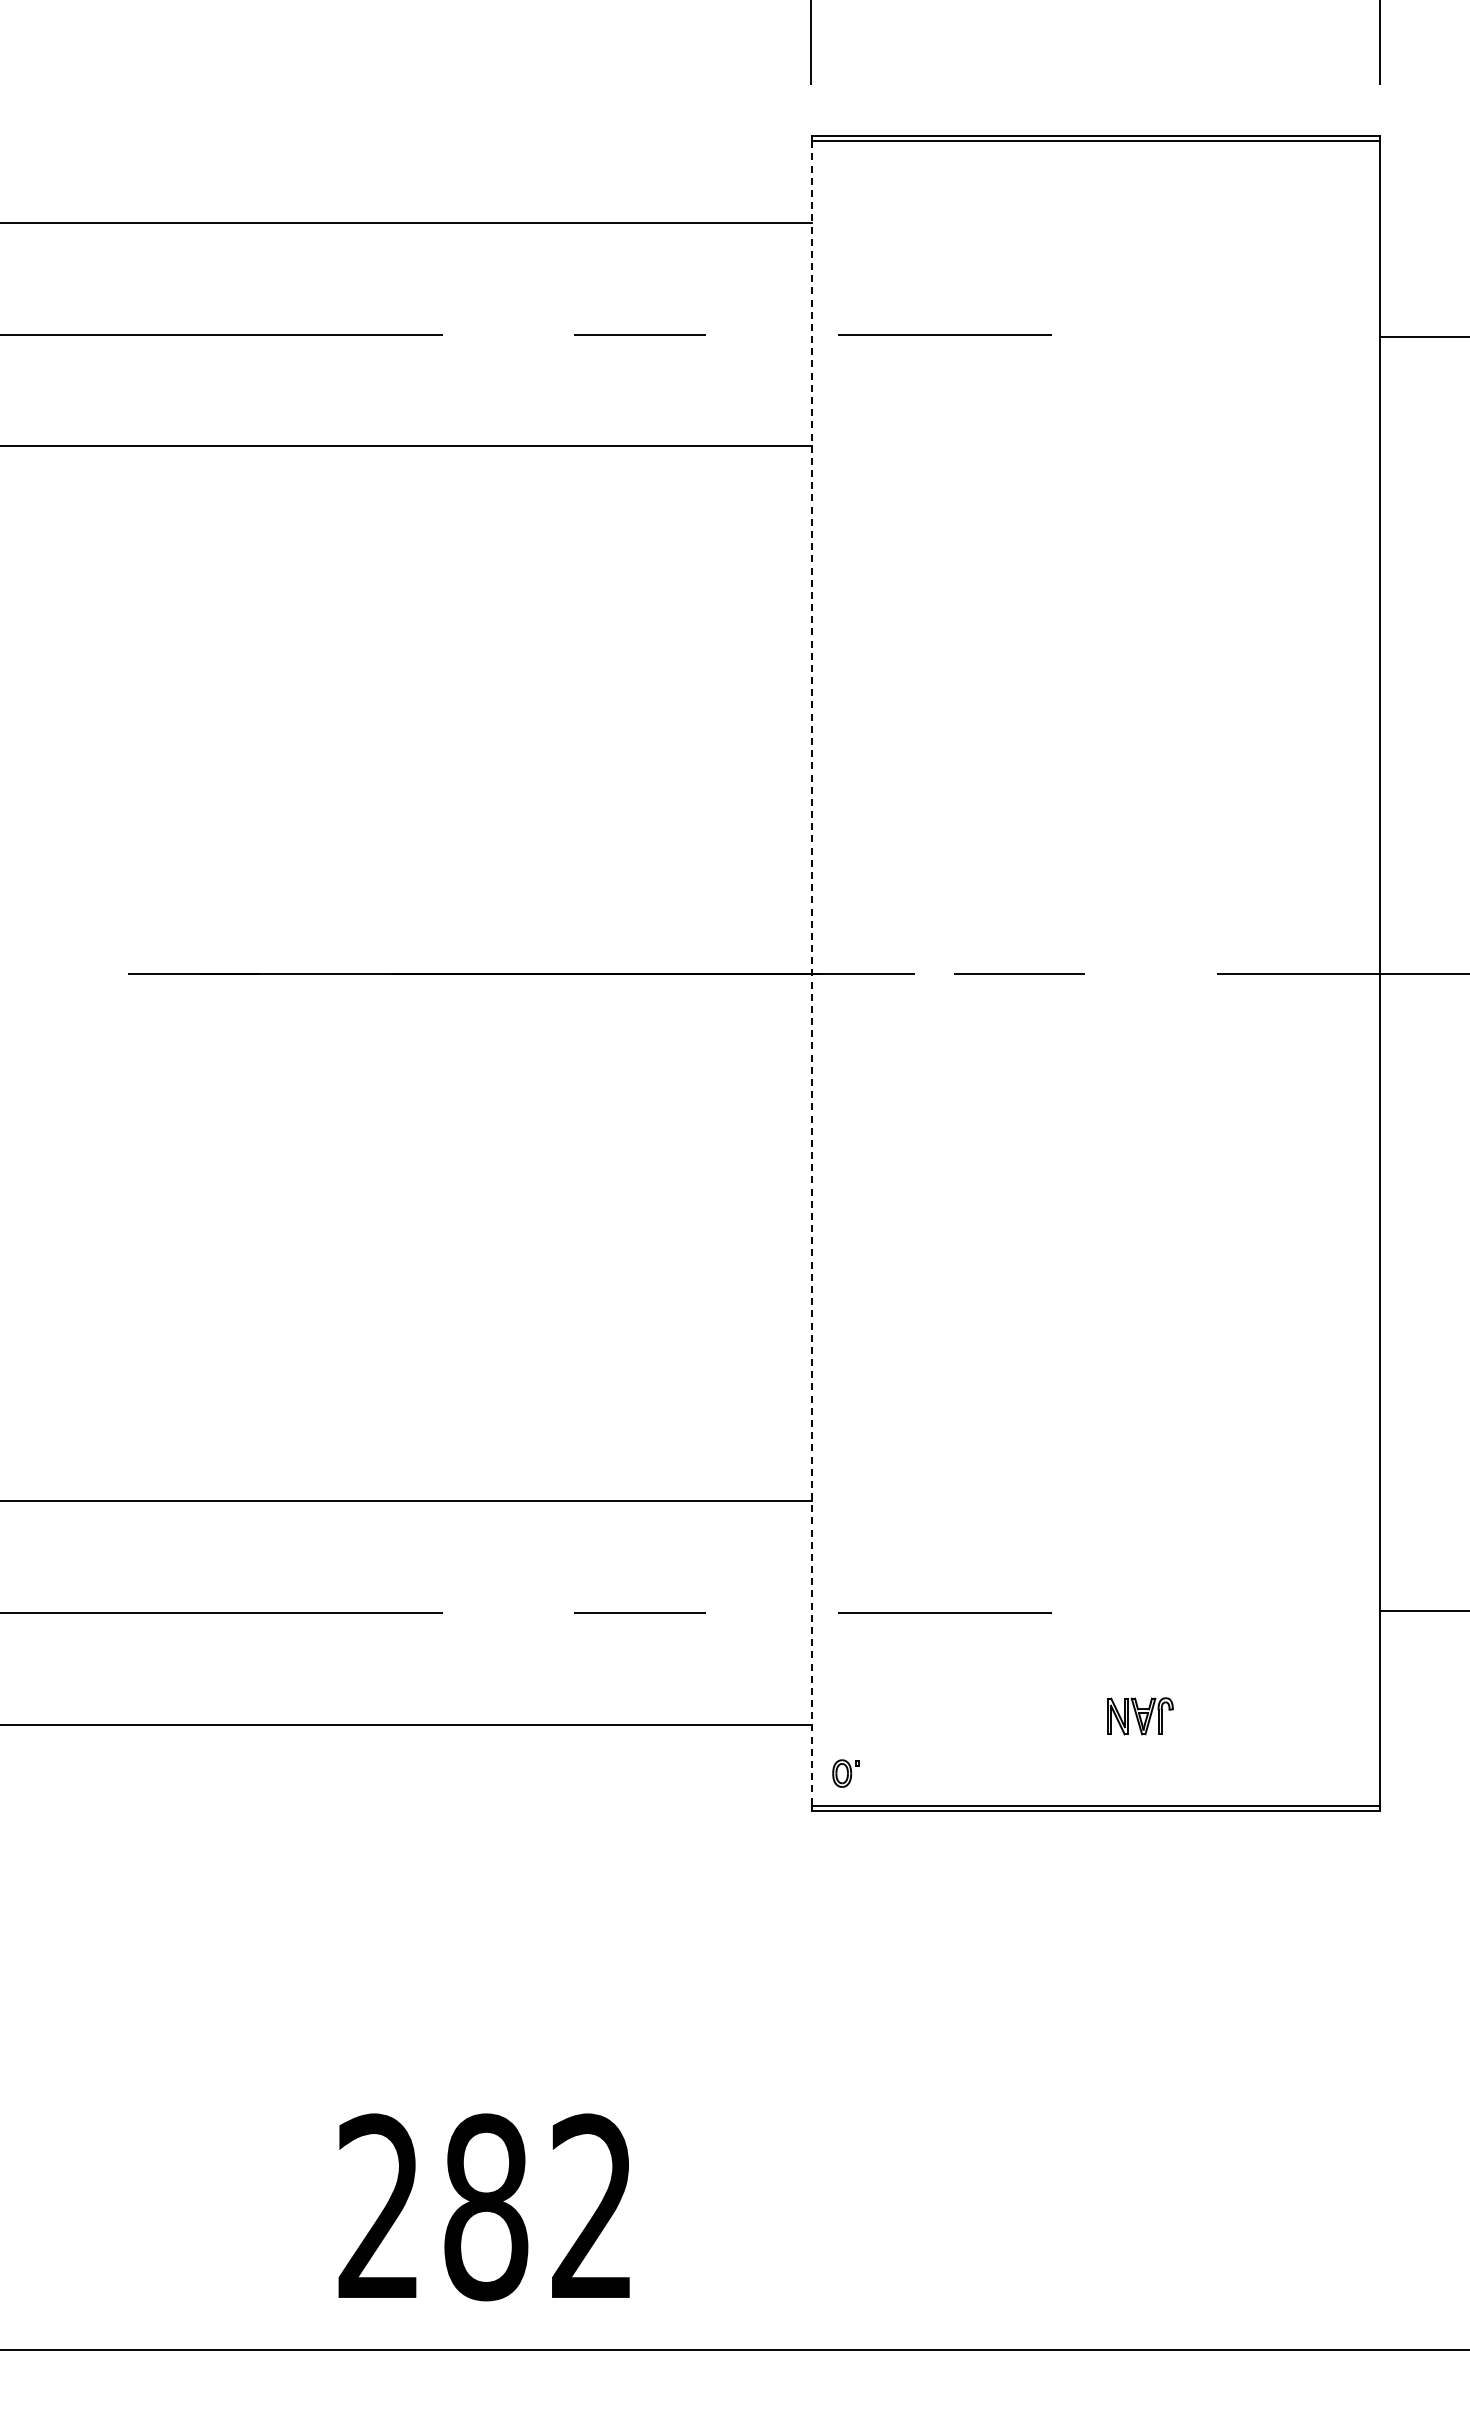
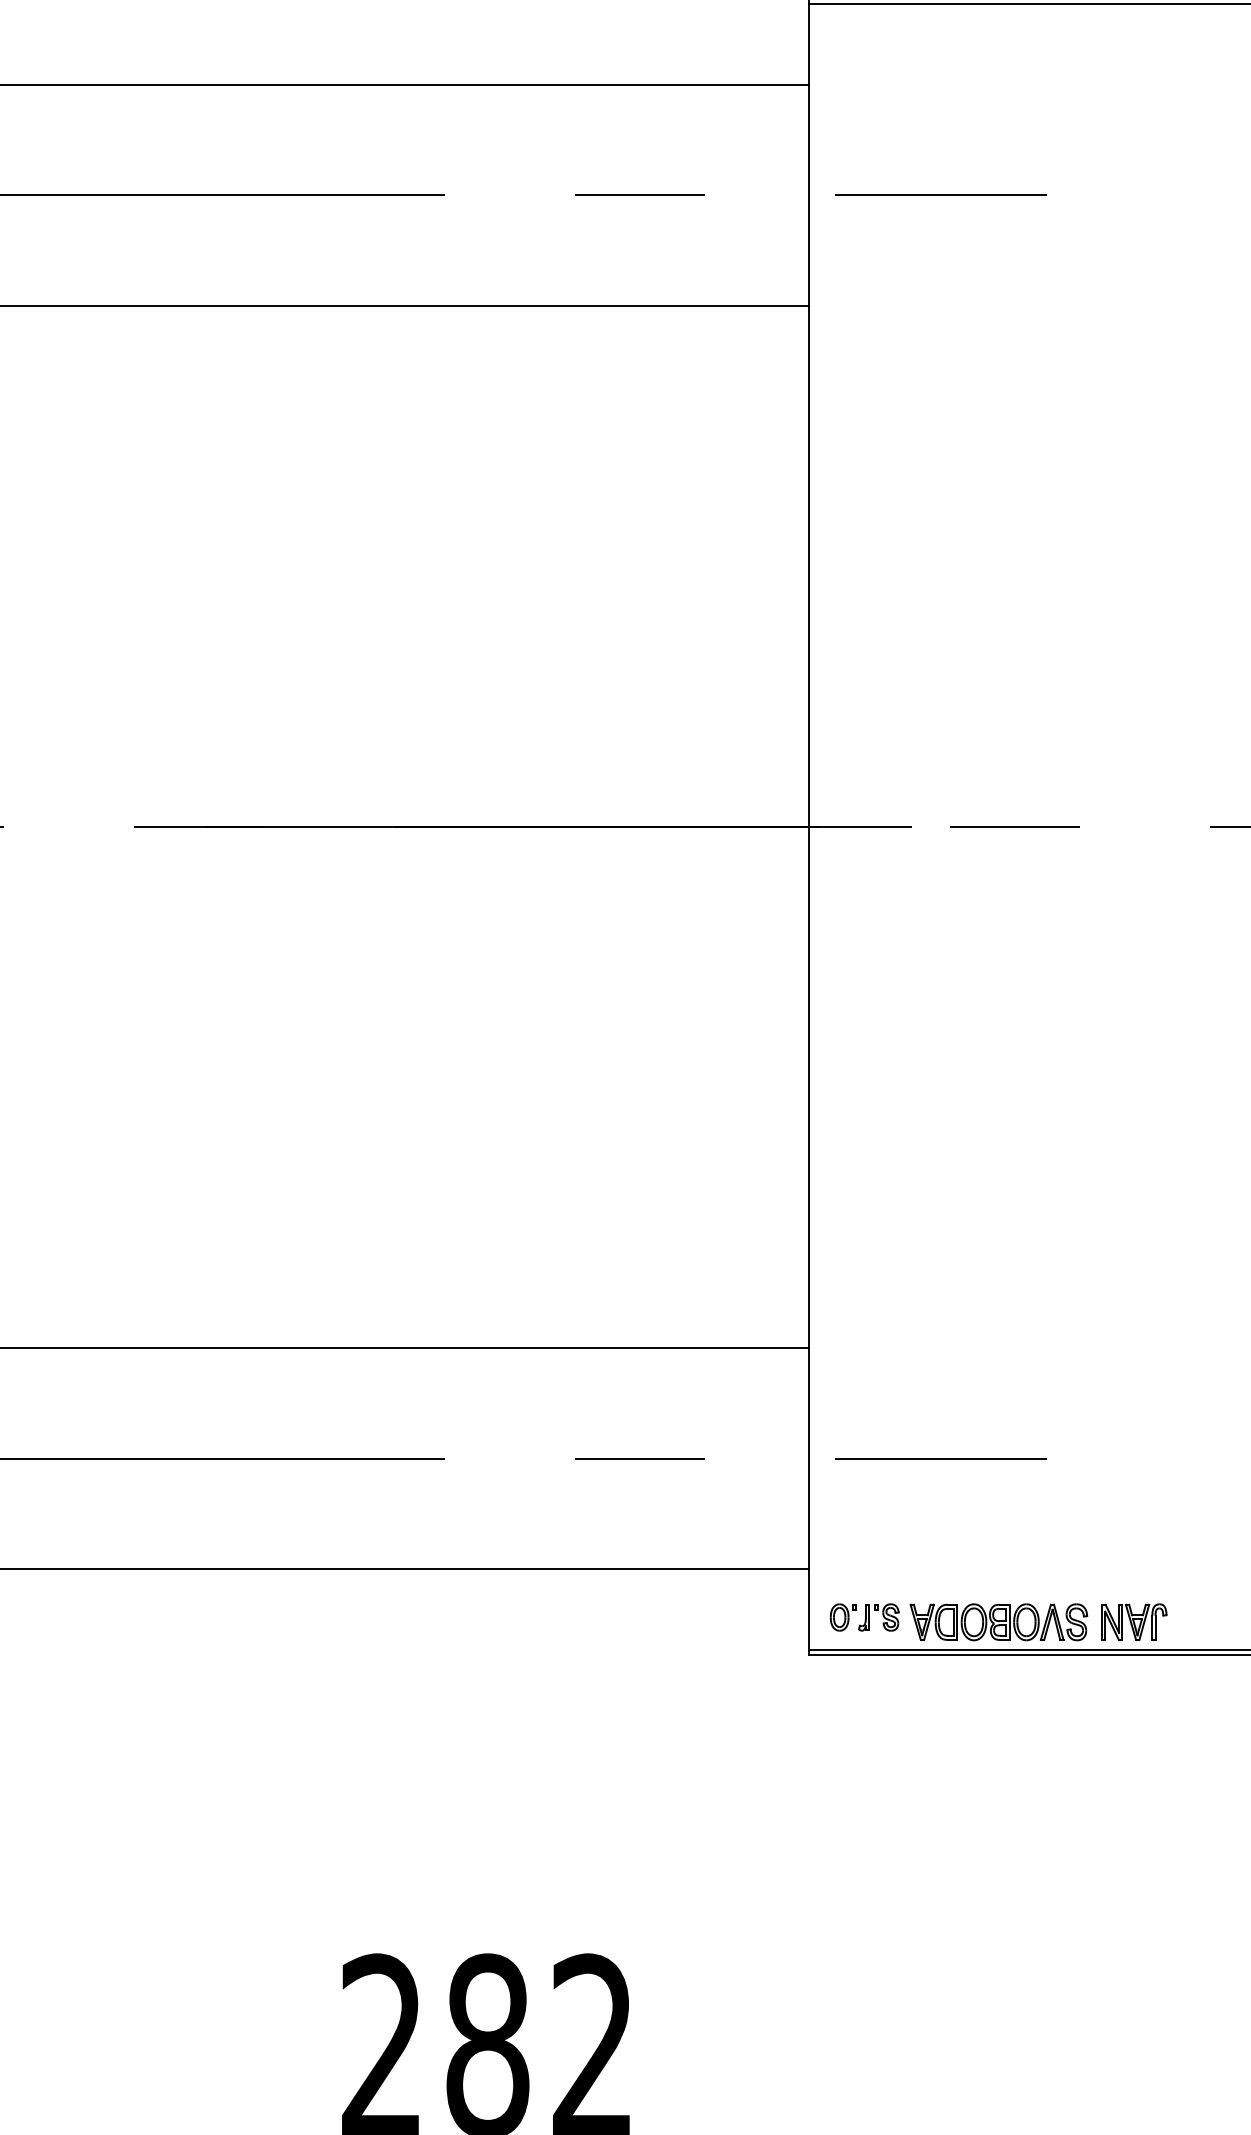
line: (811, 973) -> (809, 826), dashed -> solid
part: (1140, 1716) -> (1134, 1622), moved
part: (881, 1773) -> (878, 1617), added
part: (1003, 1778) -> (999, 1622), added

